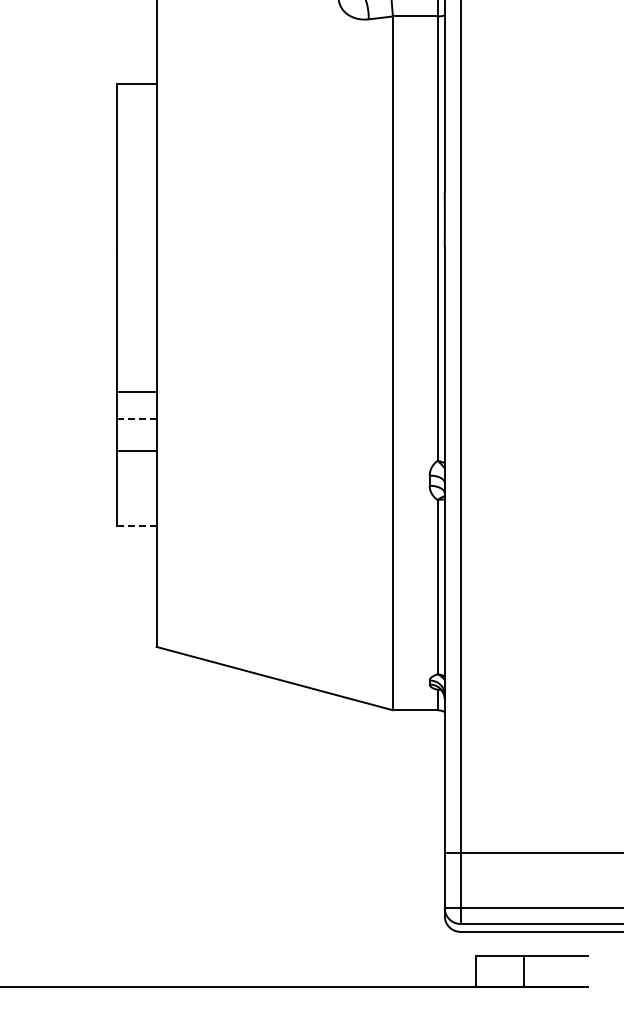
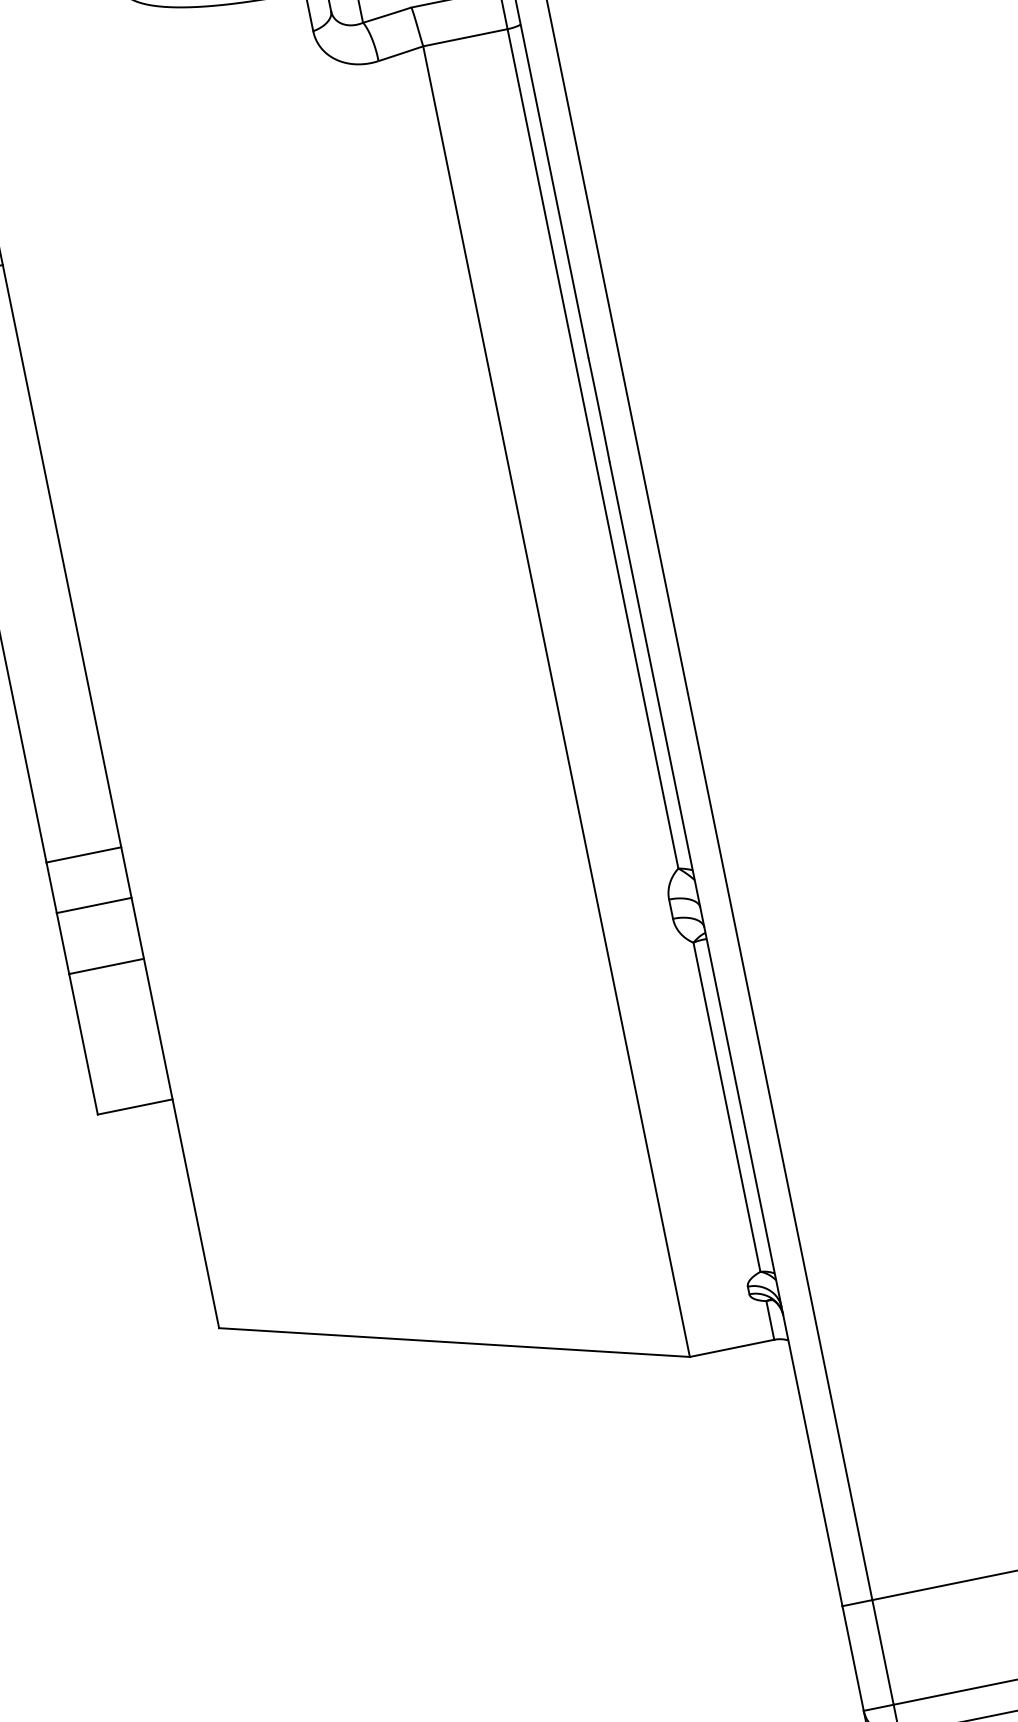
line: (136, 419) -> (93, 906), dashed -> solid
line: (136, 525) -> (134, 1106), dashed -> solid

